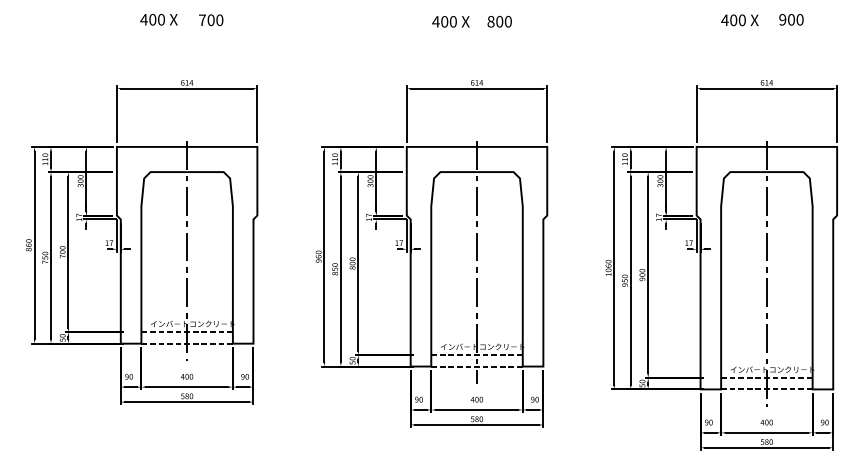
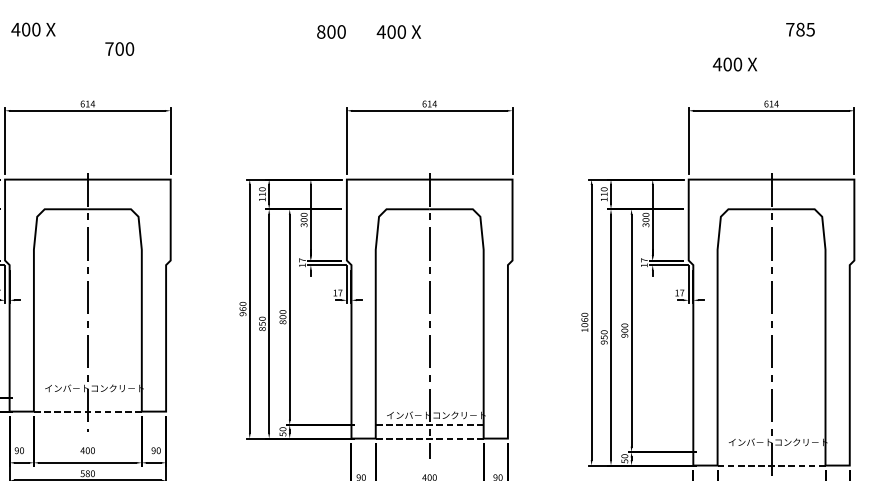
text: (158, 19) -> (32, 29), moved
text: (791, 19) -> (800, 29), 900 -> 785
text: (211, 20) -> (120, 49), moved
text: (739, 20) -> (734, 64), moved
text: (499, 21) -> (331, 31), moved
line: (186, 332) -> (87, 398), removed
line: (766, 377) -> (771, 451), removed

